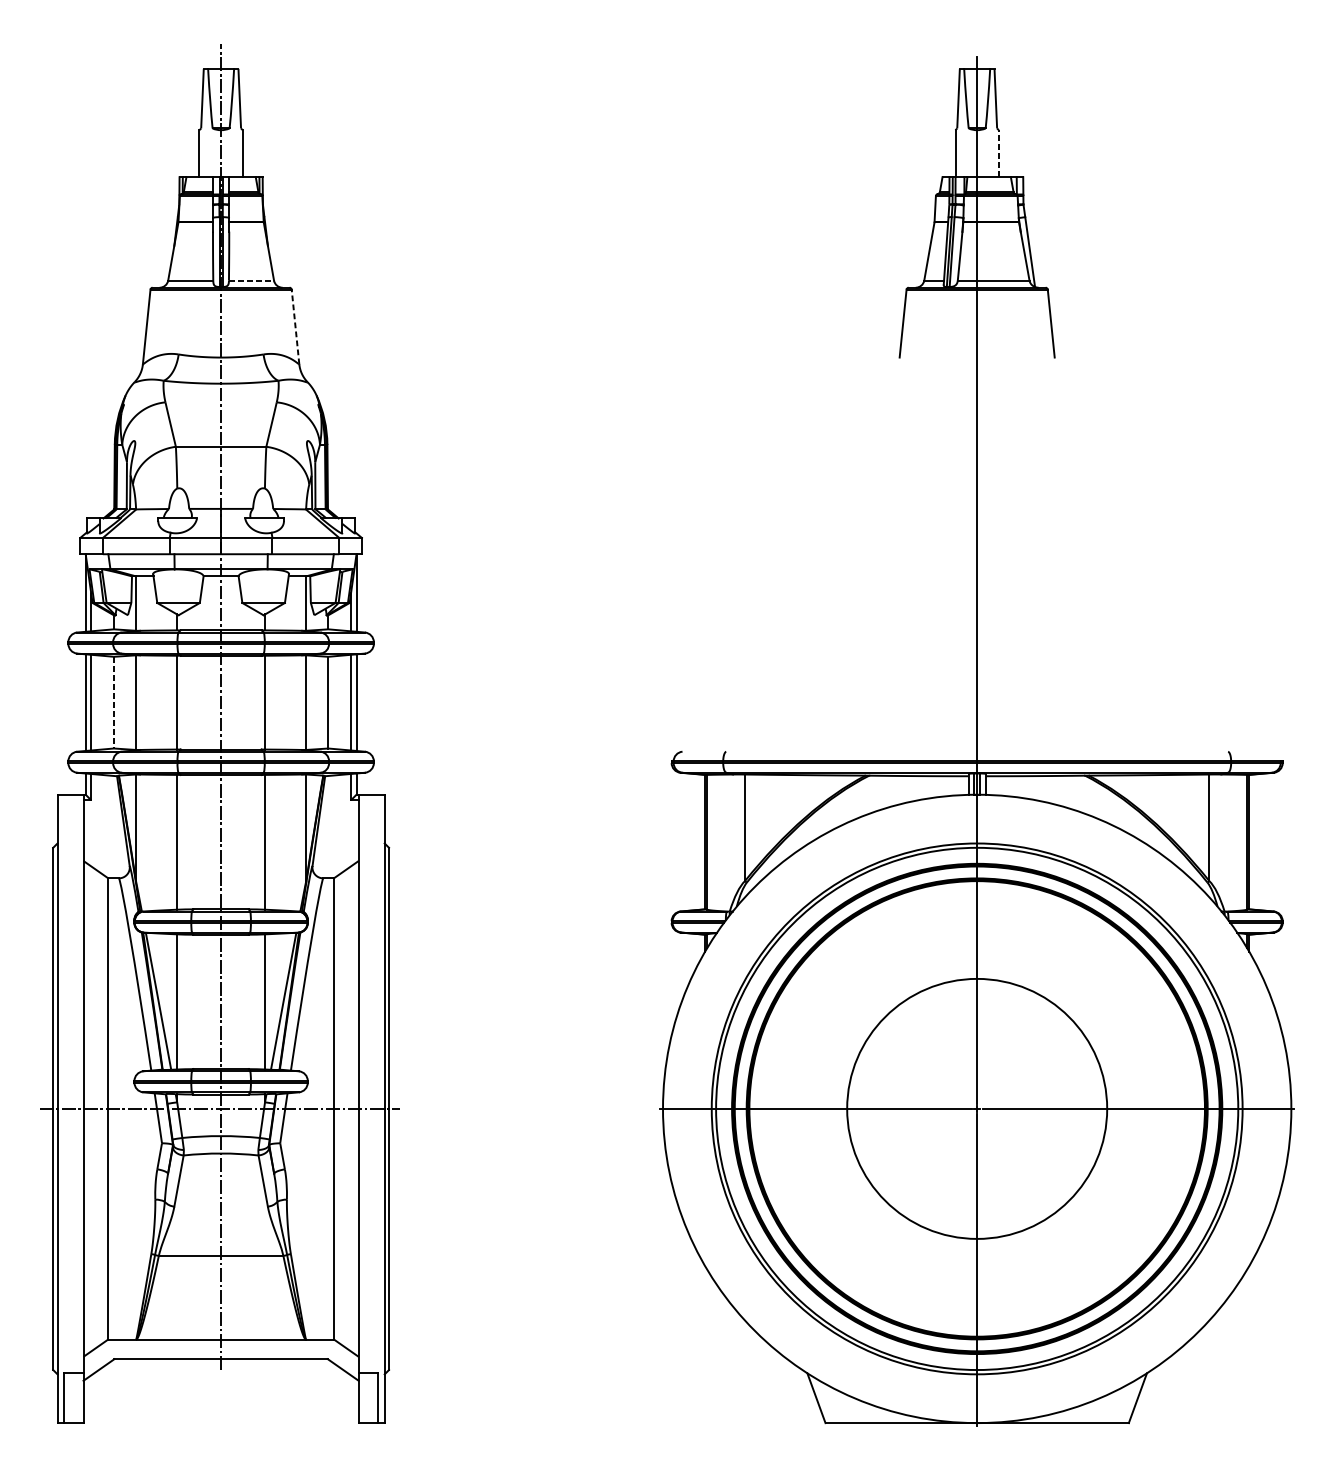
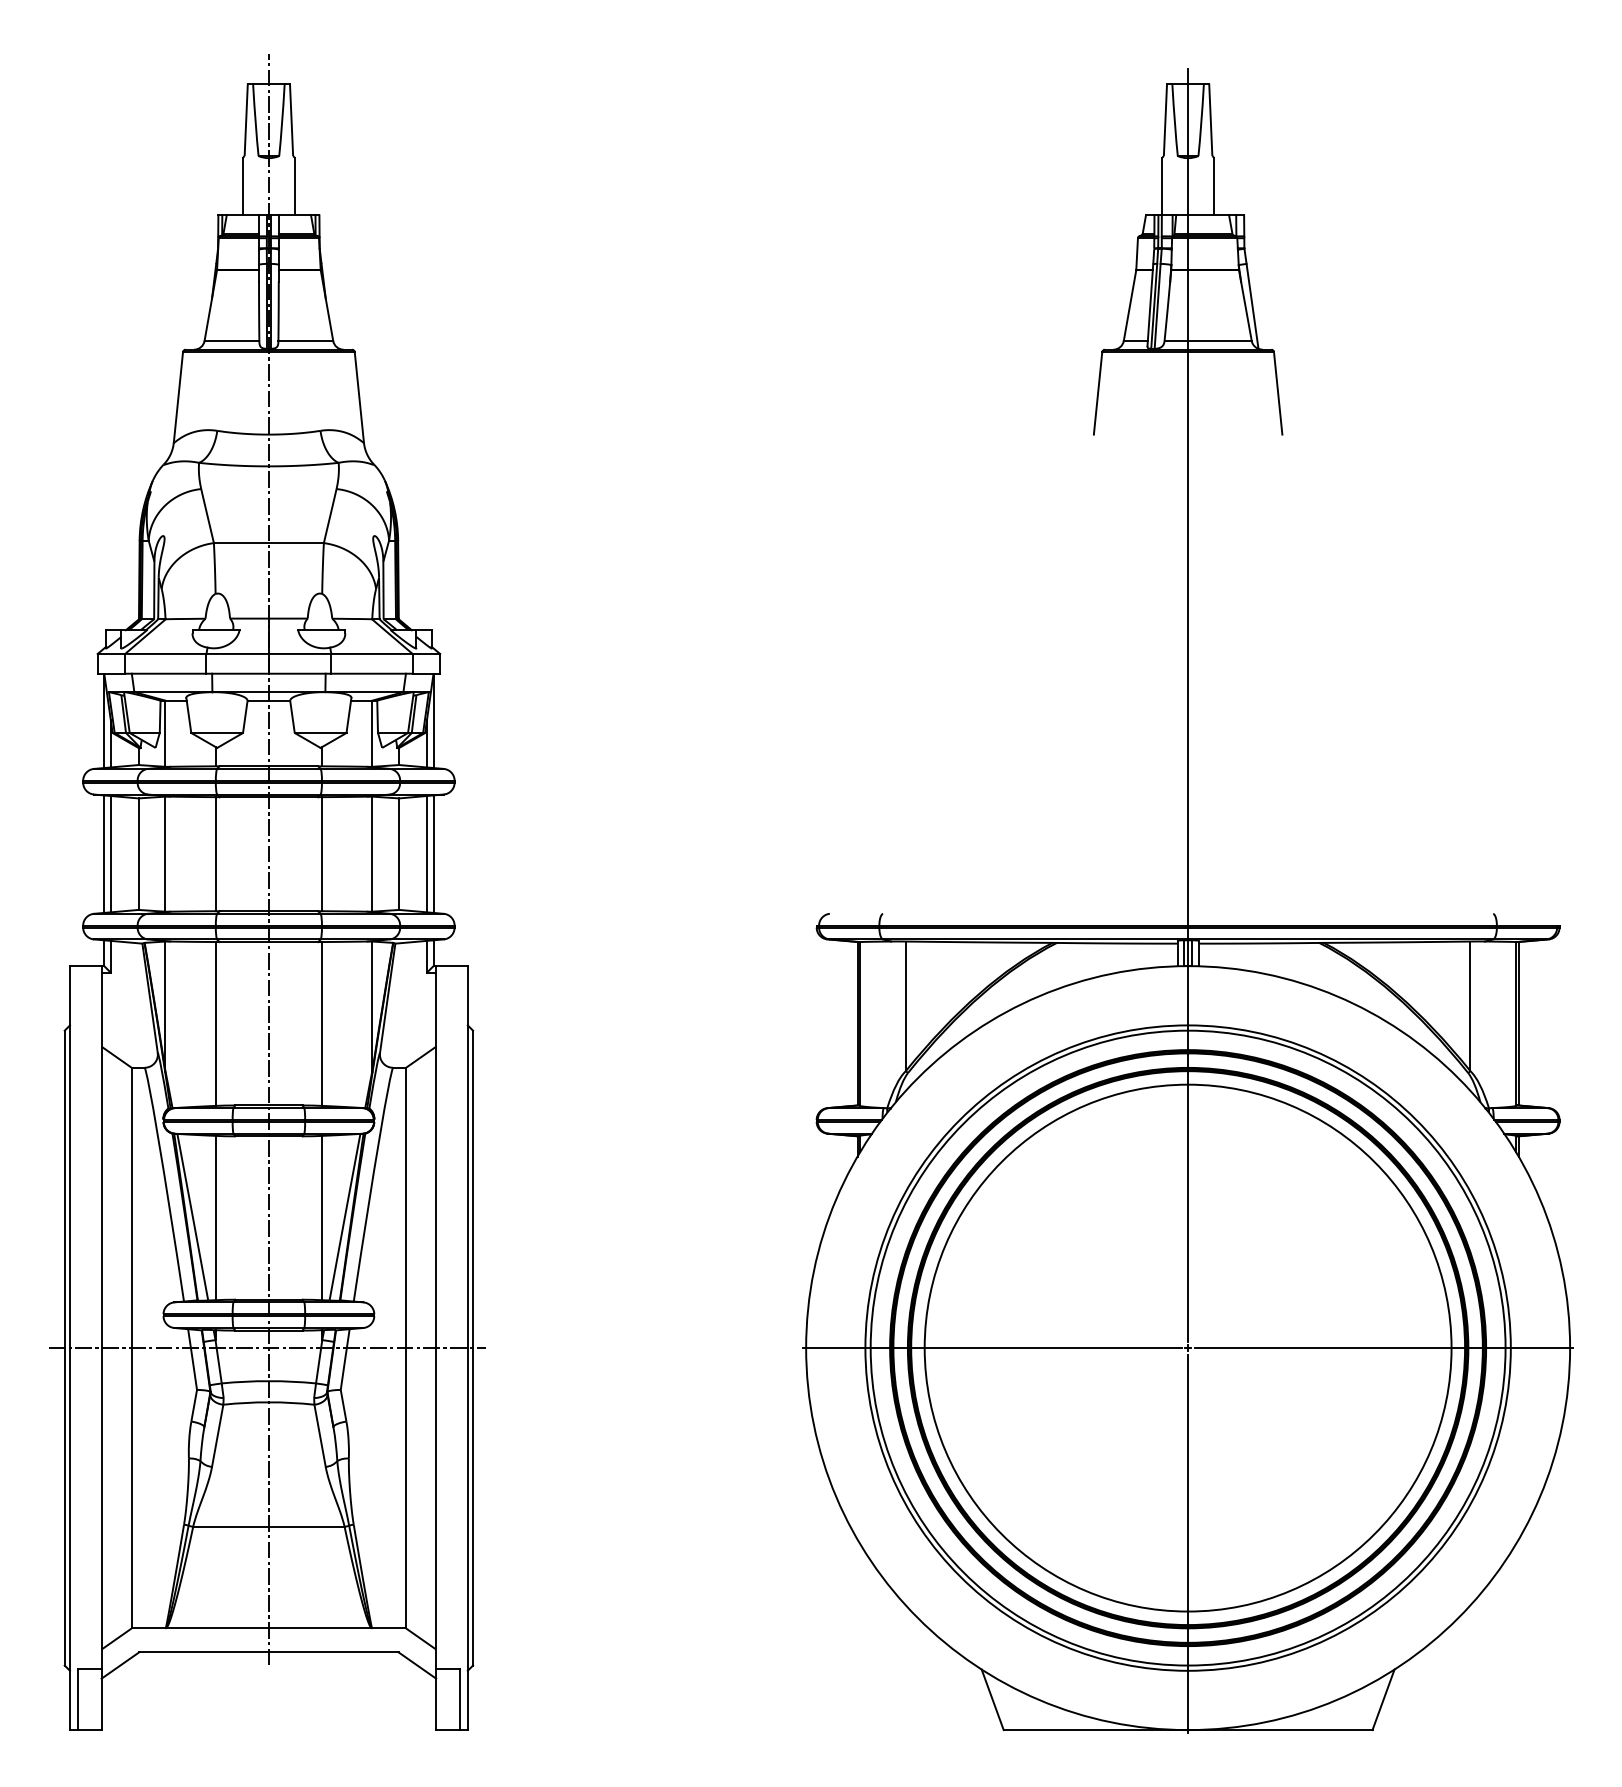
line: (998, 153) -> (1214, 186), dashed -> solid
line: (252, 280) -> (306, 341), dashed -> solid
line: (295, 327) -> (359, 397), dashed -> solid
line: (113, 702) -> (138, 854), dashed -> solid
circle: (976, 1108) -> (1187, 1347), size x1.67

